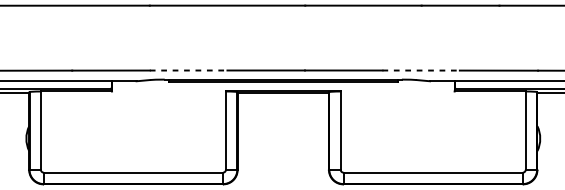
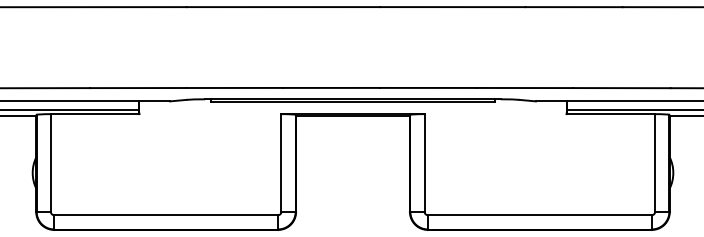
line: (189, 70) -> (235, 87), dashed -> solid
line: (421, 70) -> (525, 88), dashed -> solid

